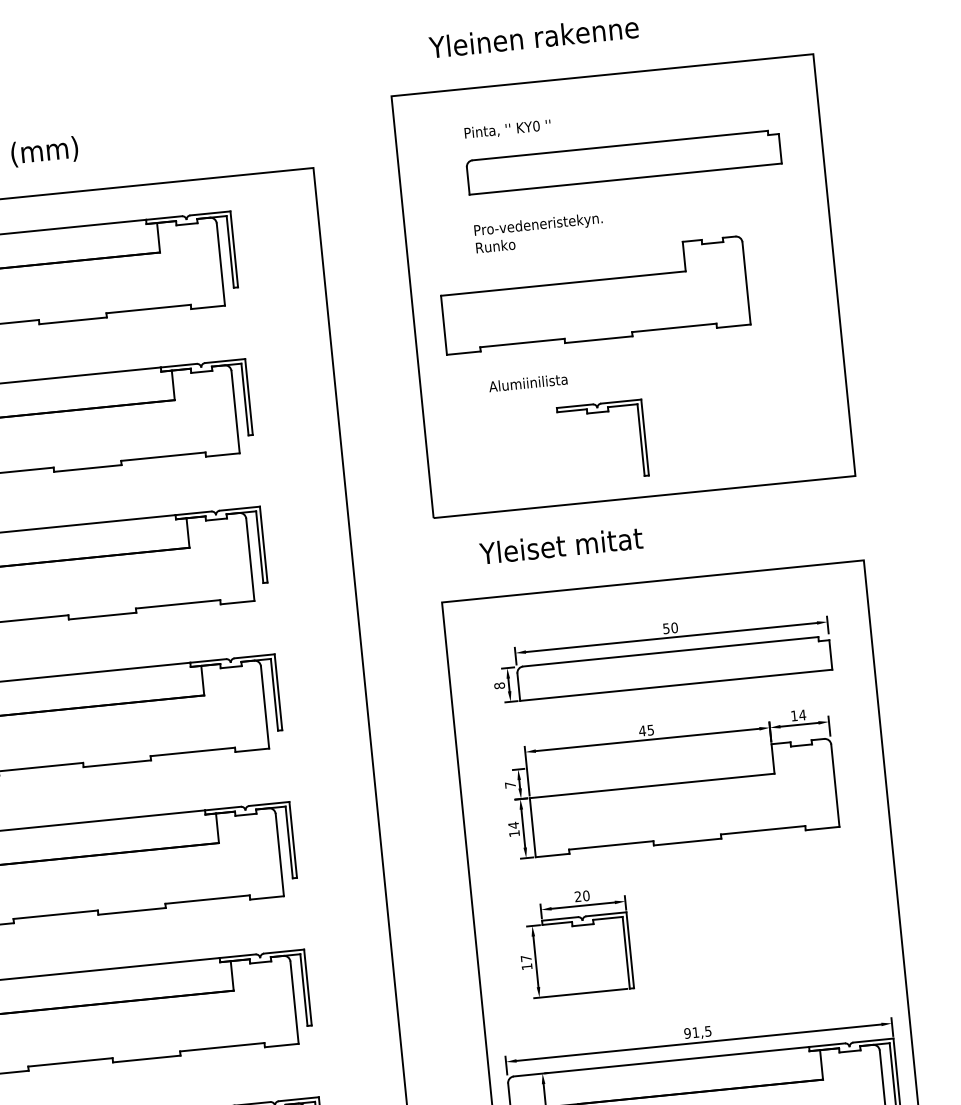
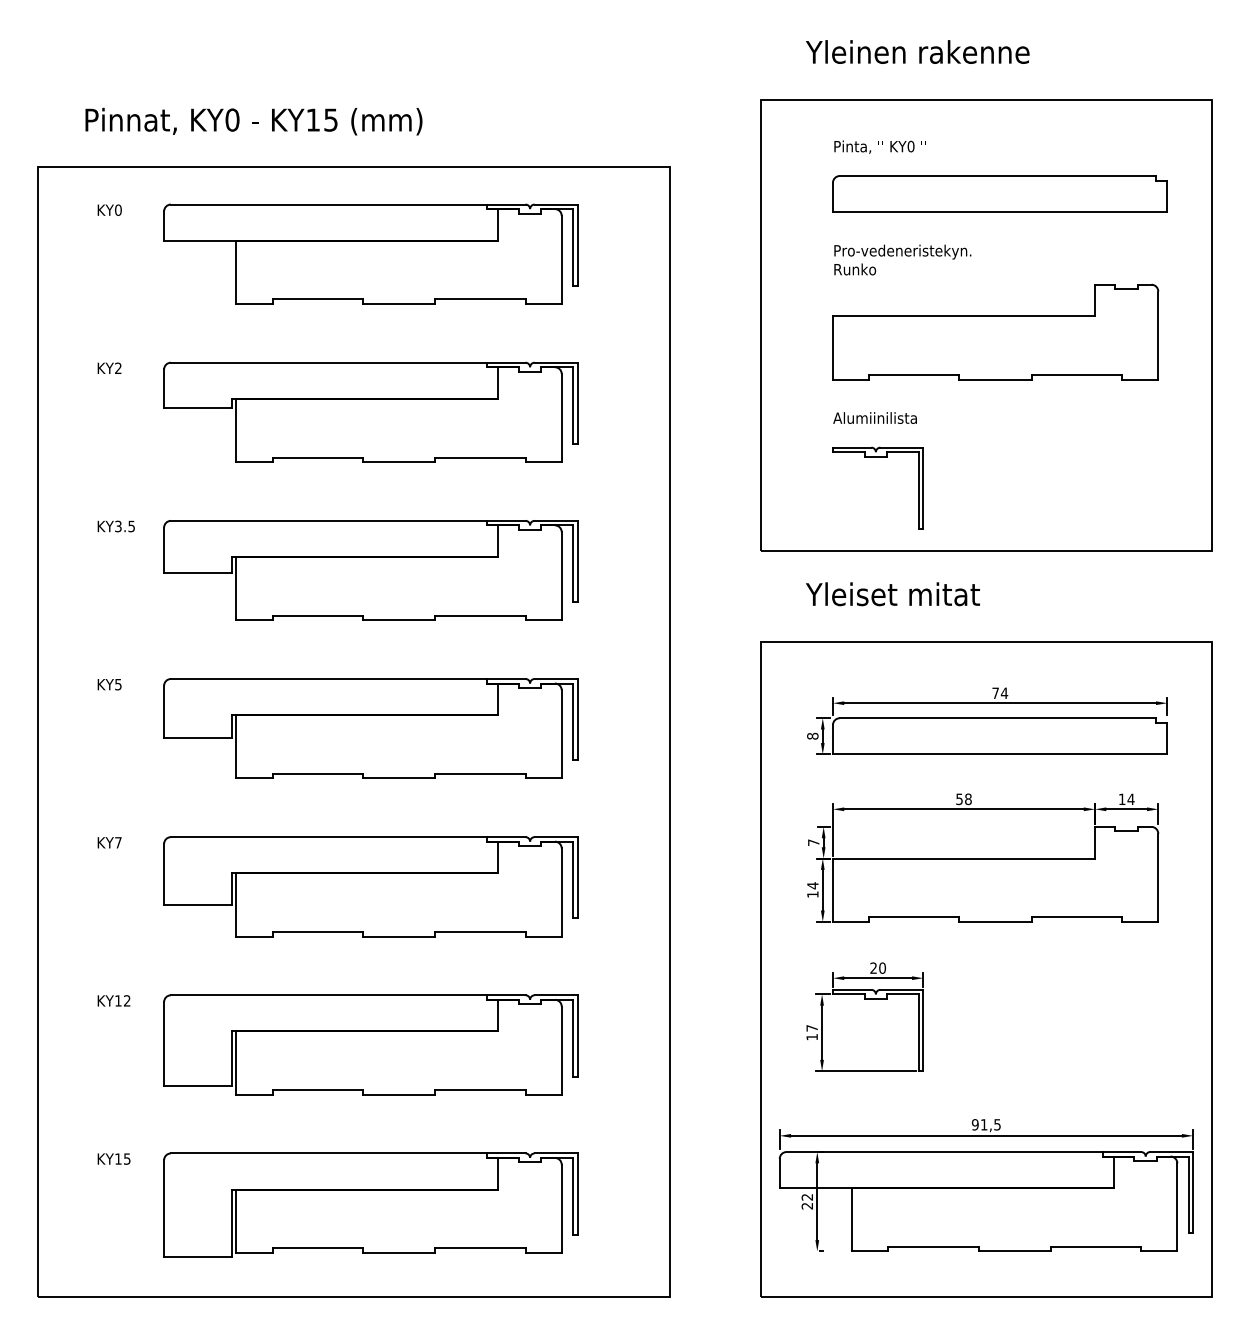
part: (594, 294) -> (995, 331), moved
part: (599, 413) -> (877, 457), moved
text: (670, 628) -> (1000, 693), 50 -> 74
text: (646, 730) -> (963, 799), 45 -> 58

